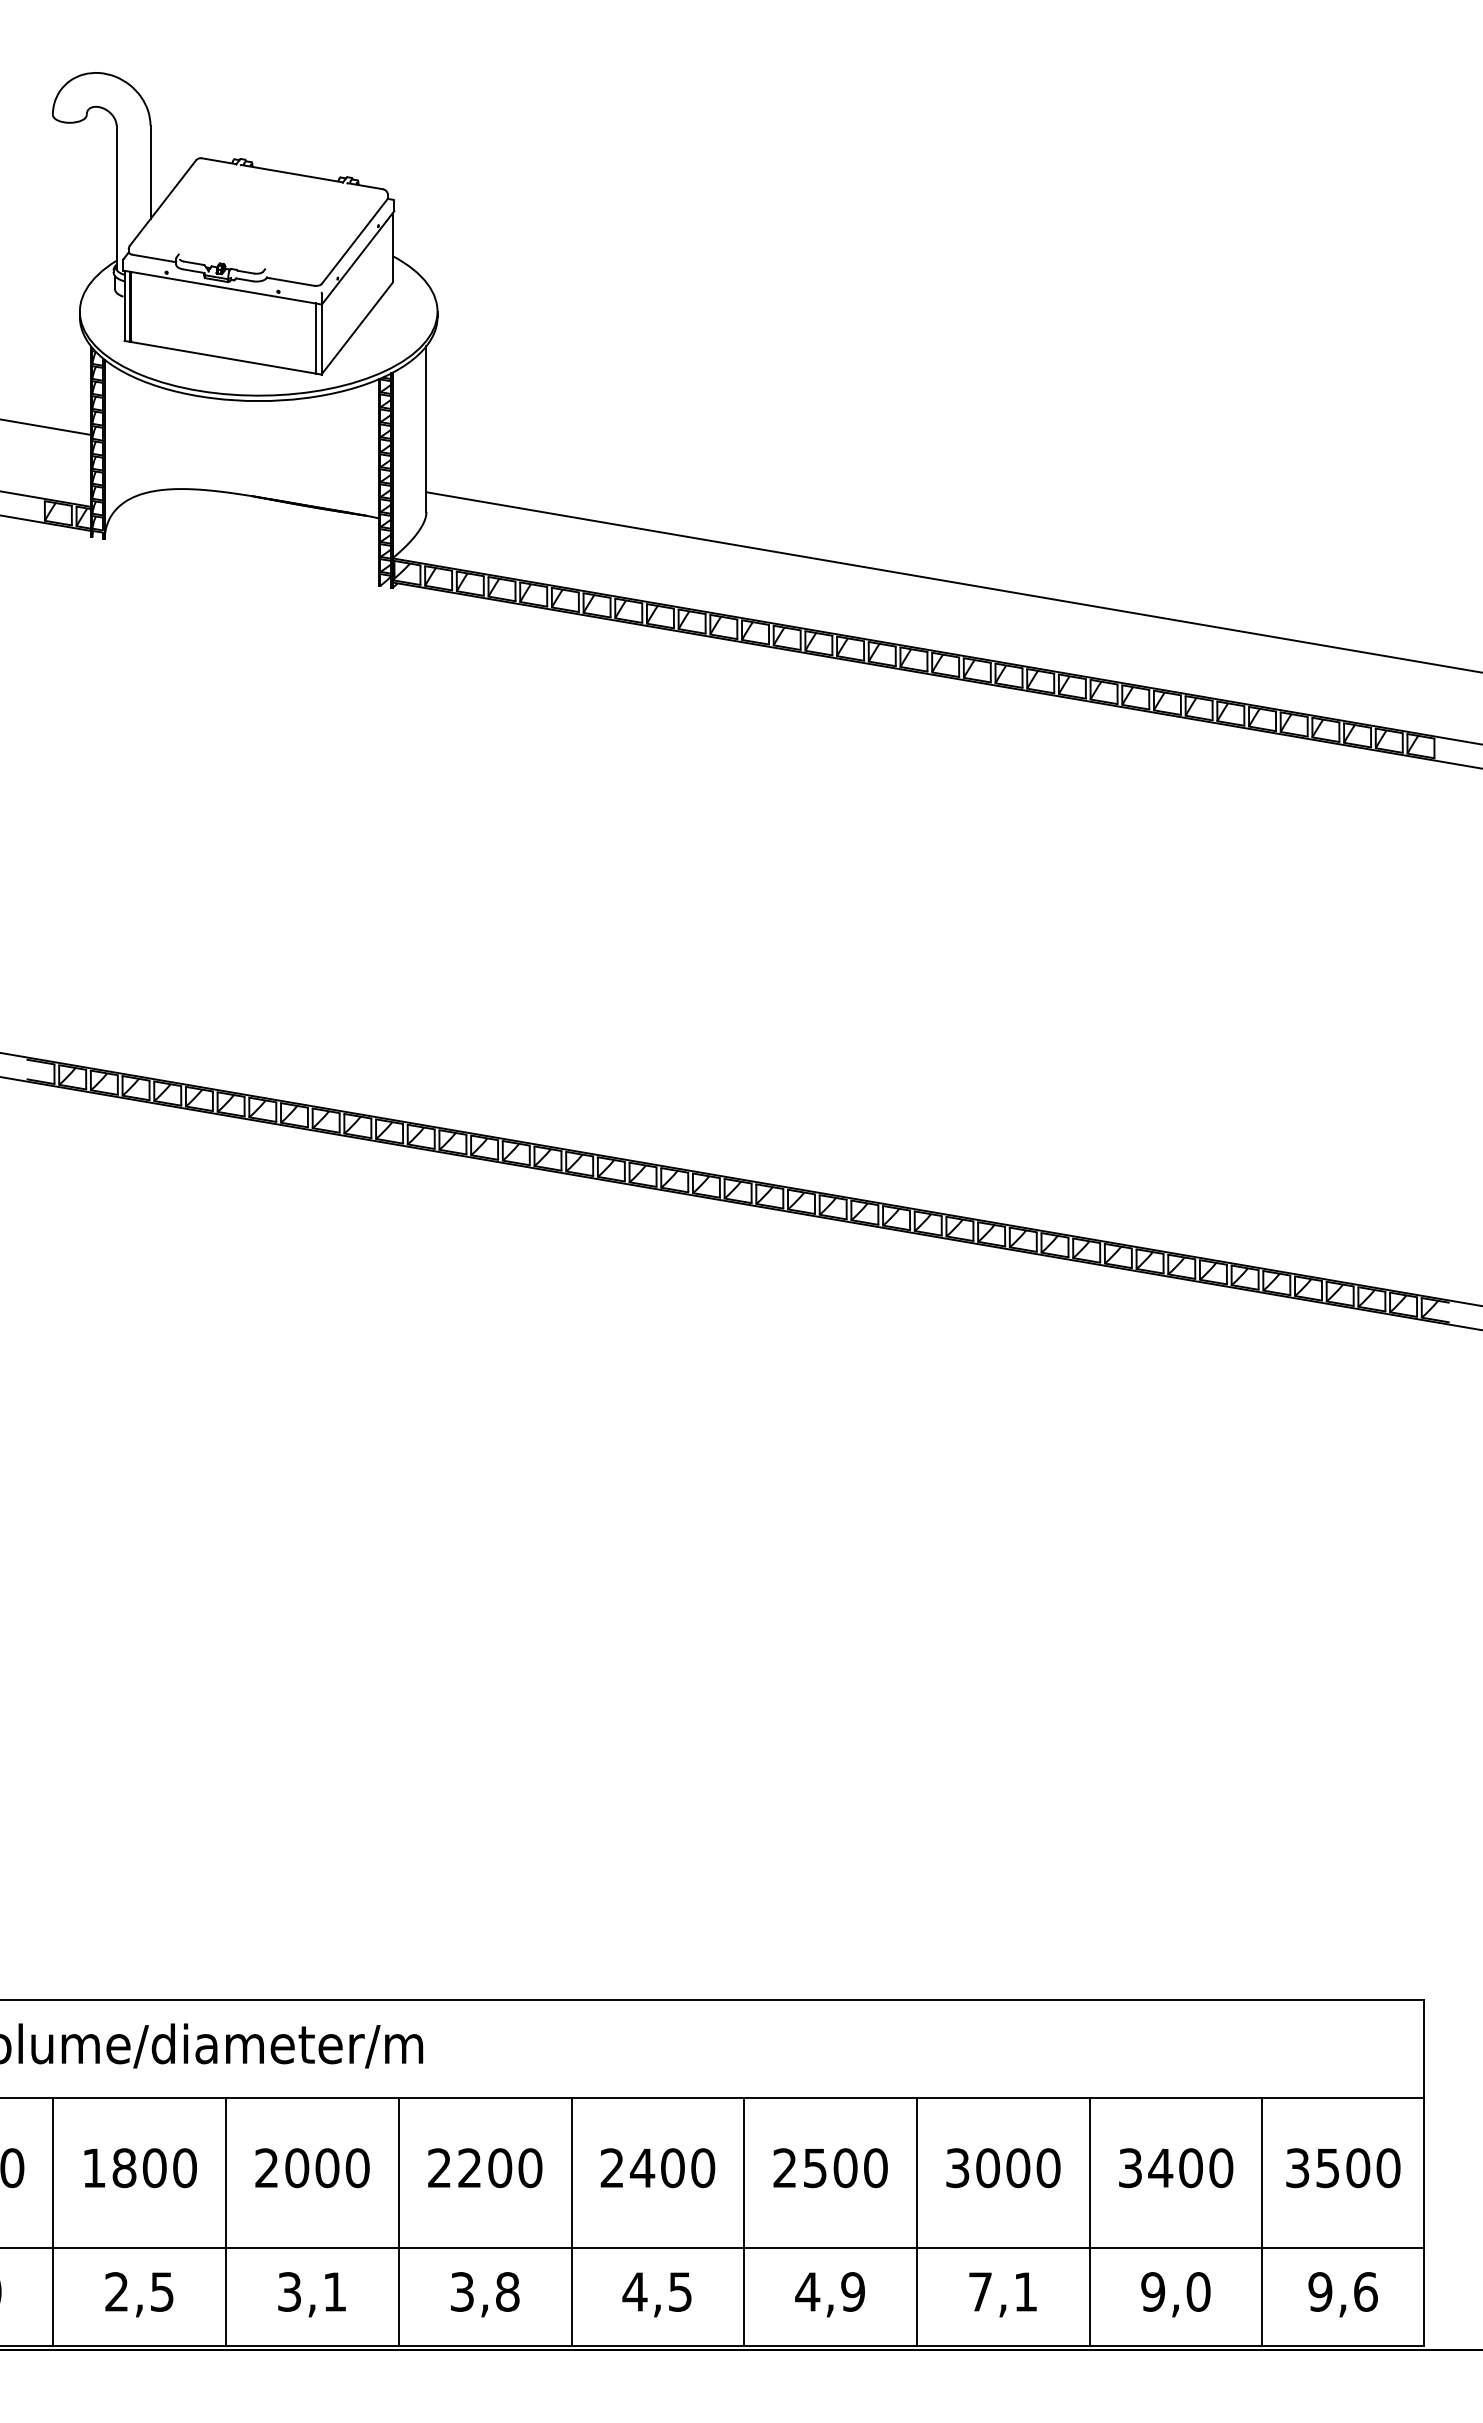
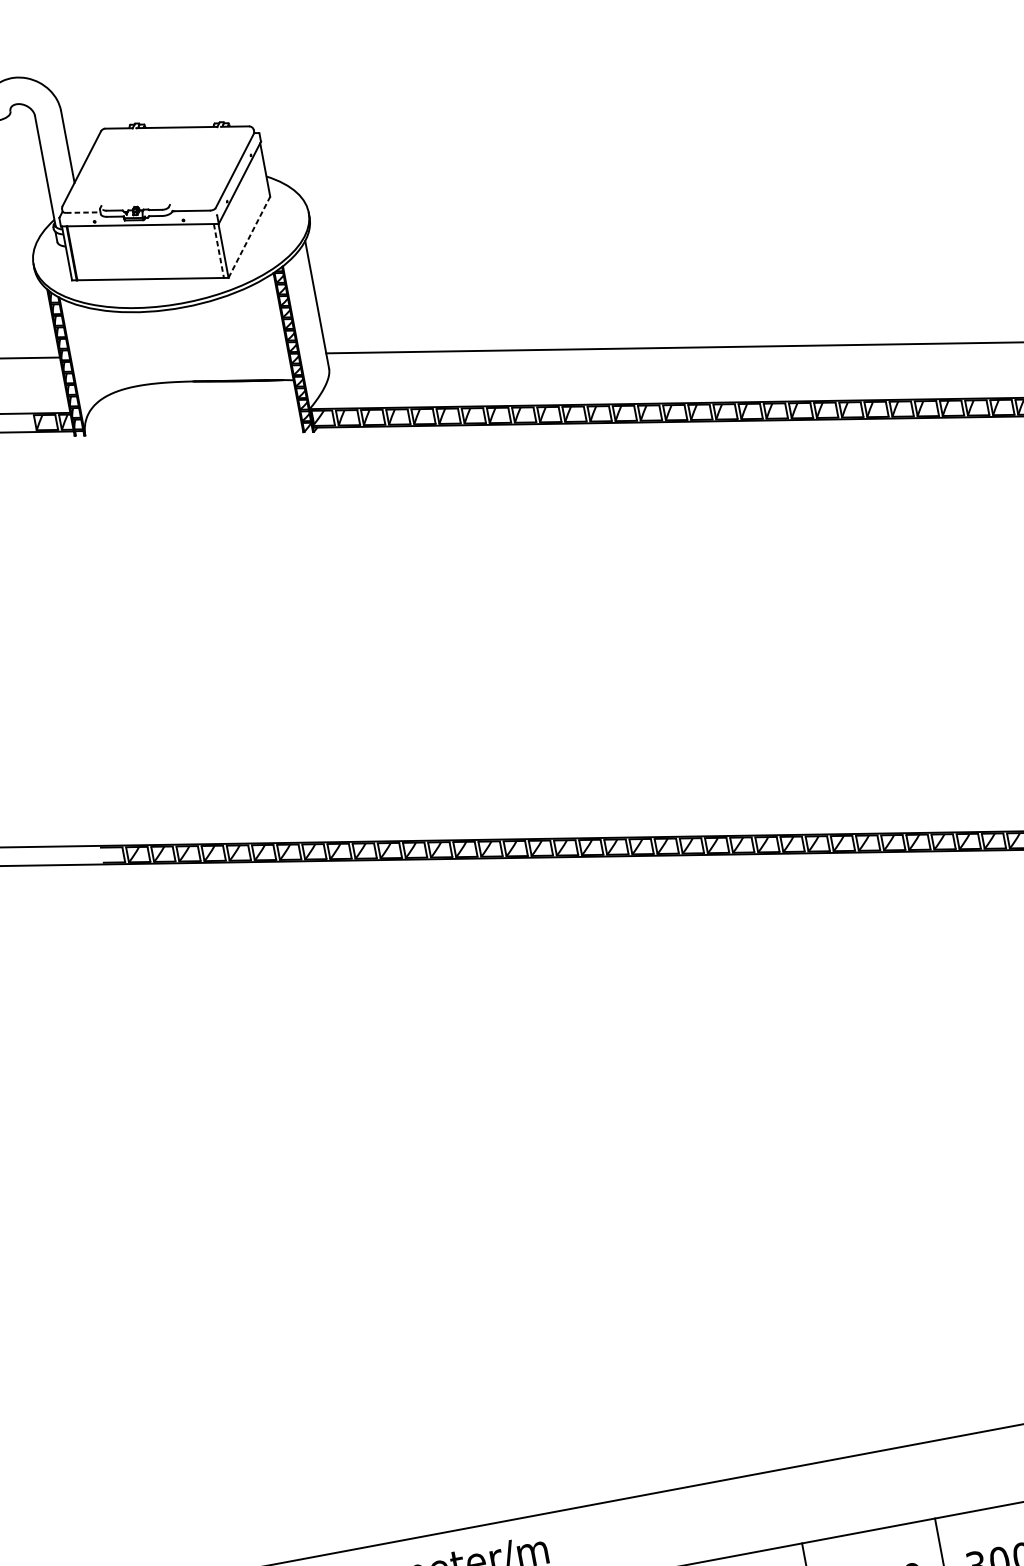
line: (154, 258) -> (83, 212), solid -> dashed
line: (357, 328) -> (249, 237), solid -> dashed
line: (315, 339) -> (218, 251), solid -> dashed

